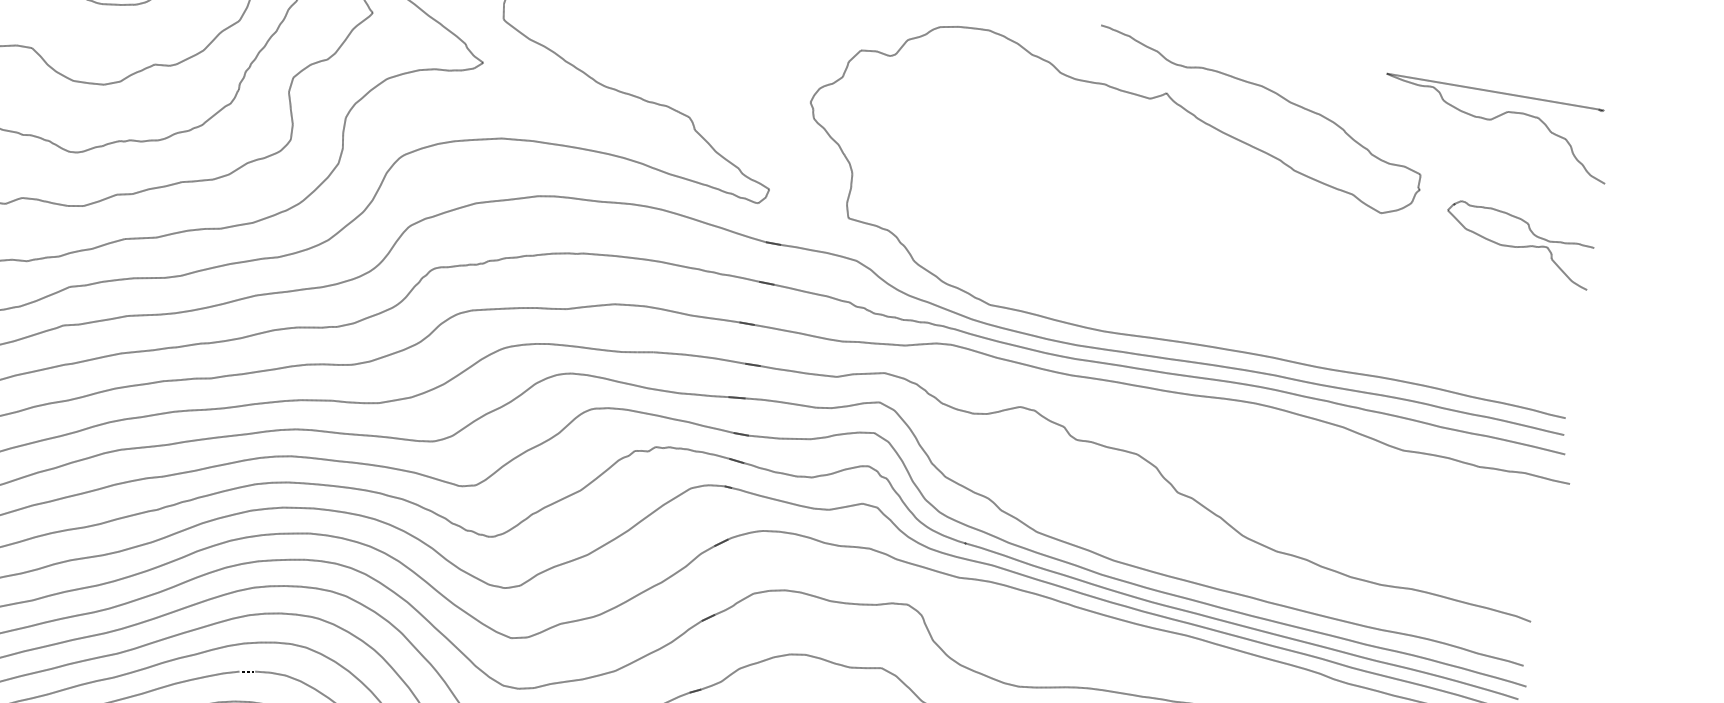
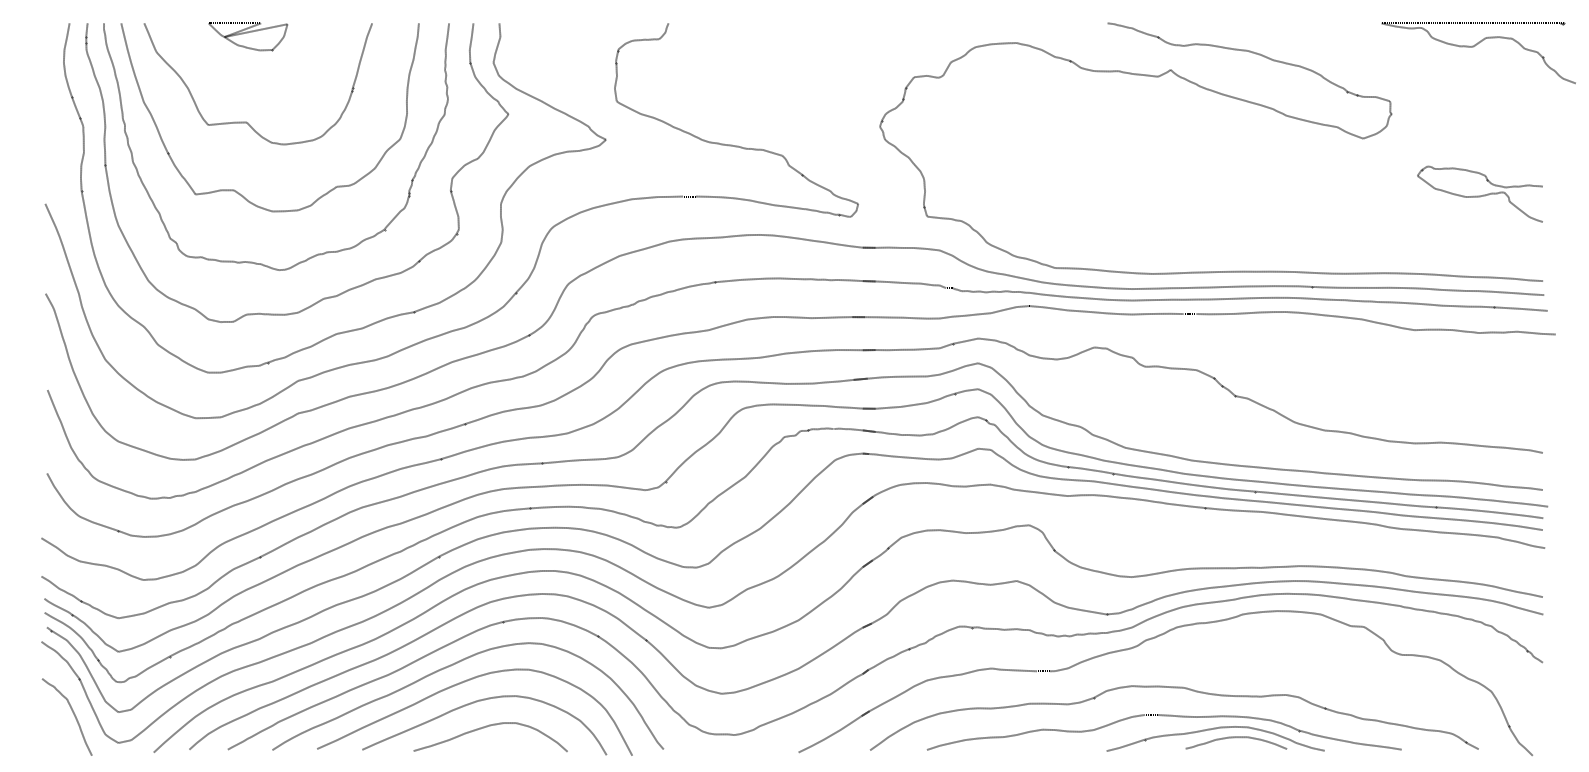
curve: (1493, 119) -> (1475, 46), moved
curve: (1517, 245) -> (1479, 195), moved

